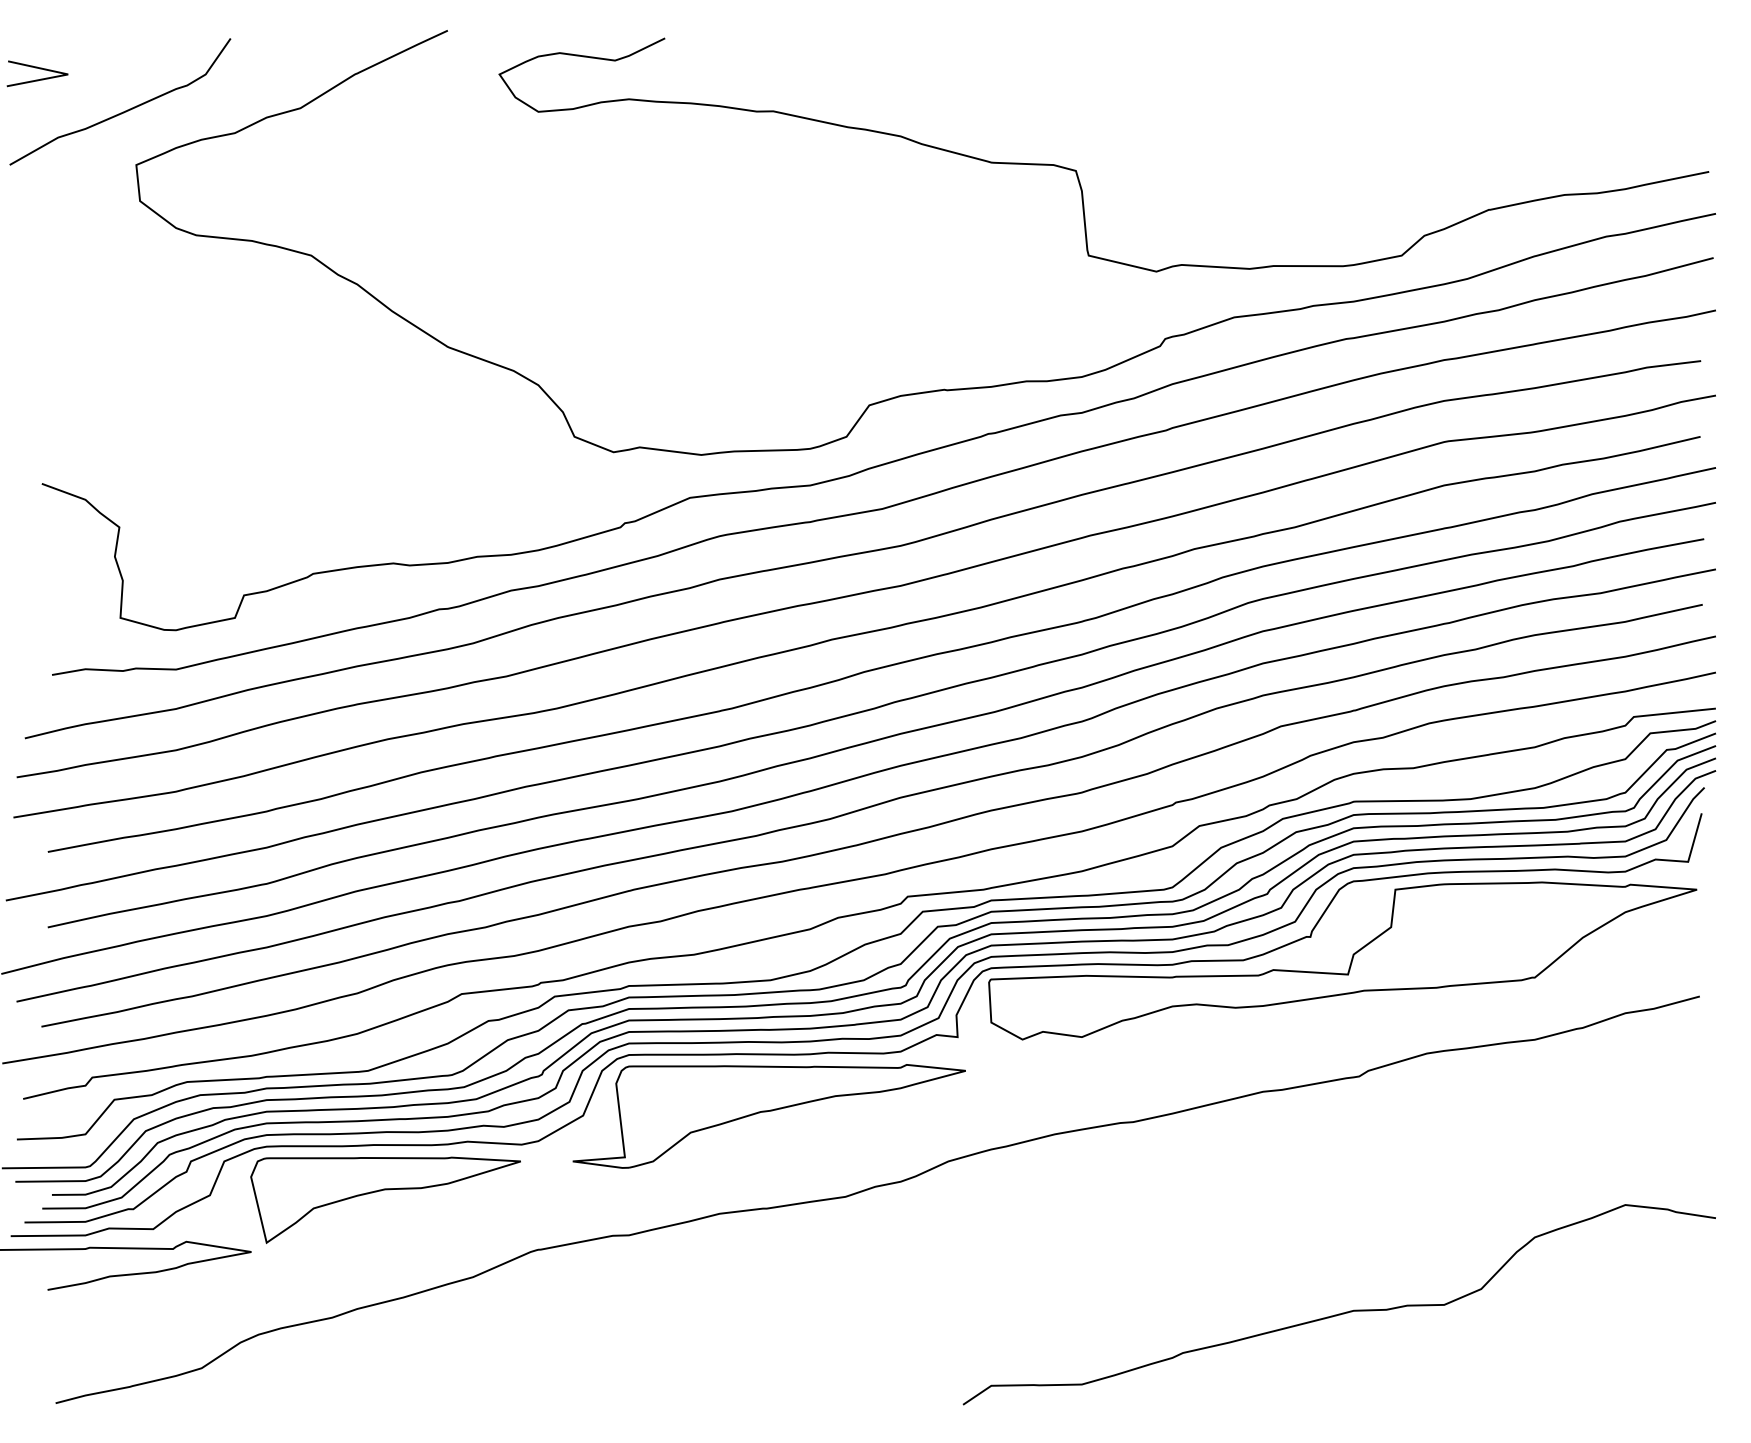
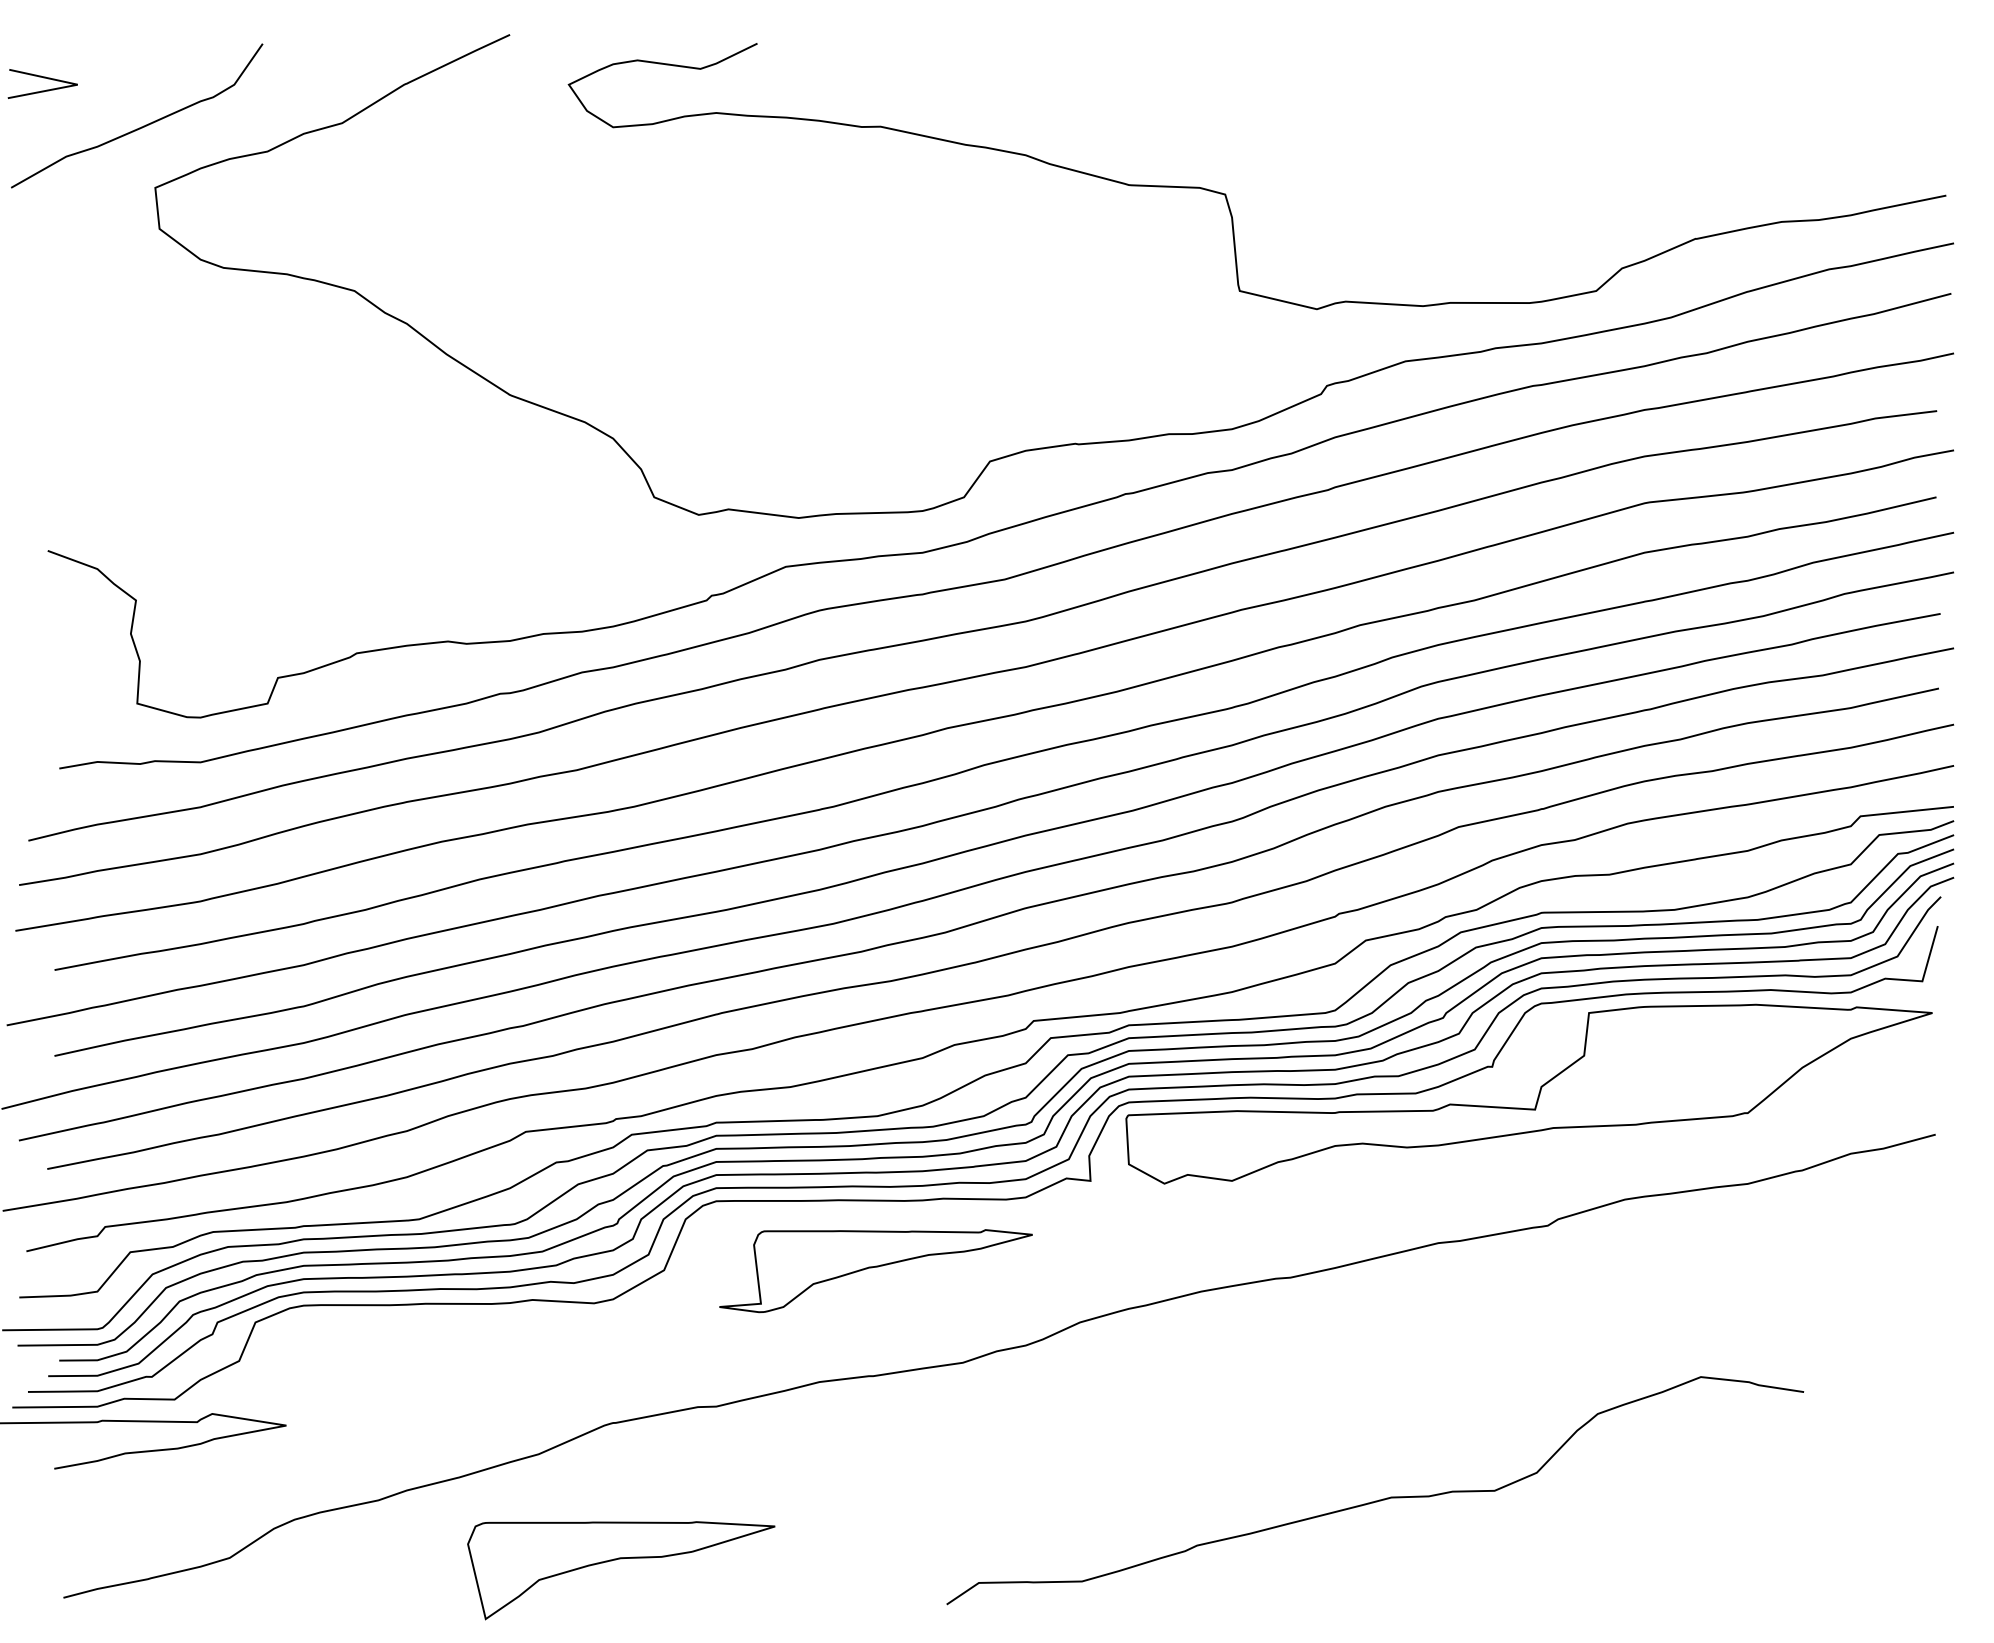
part: (768, 1115) -> (875, 1270), size x0.7
part: (385, 1190) -> (621, 1559), moved
curve: (1343, 1312) -> (1379, 1499), moved

